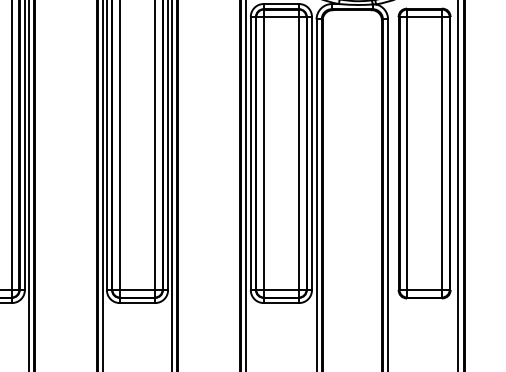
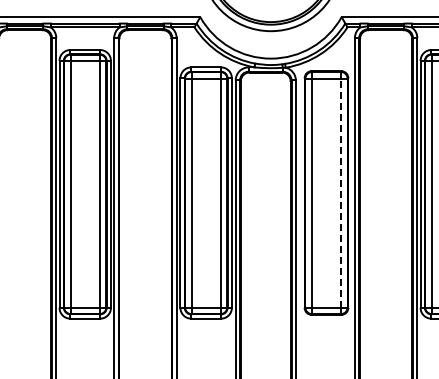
line: (442, 154) -> (341, 193), solid -> dashed

